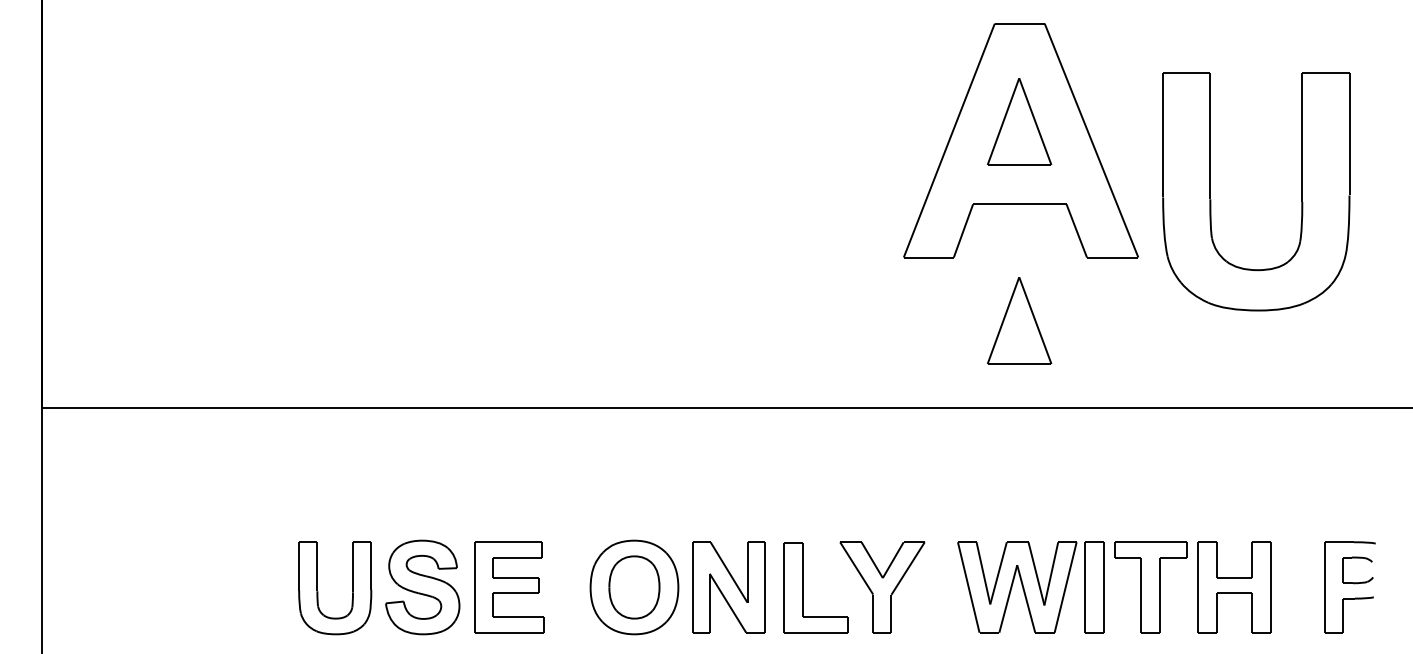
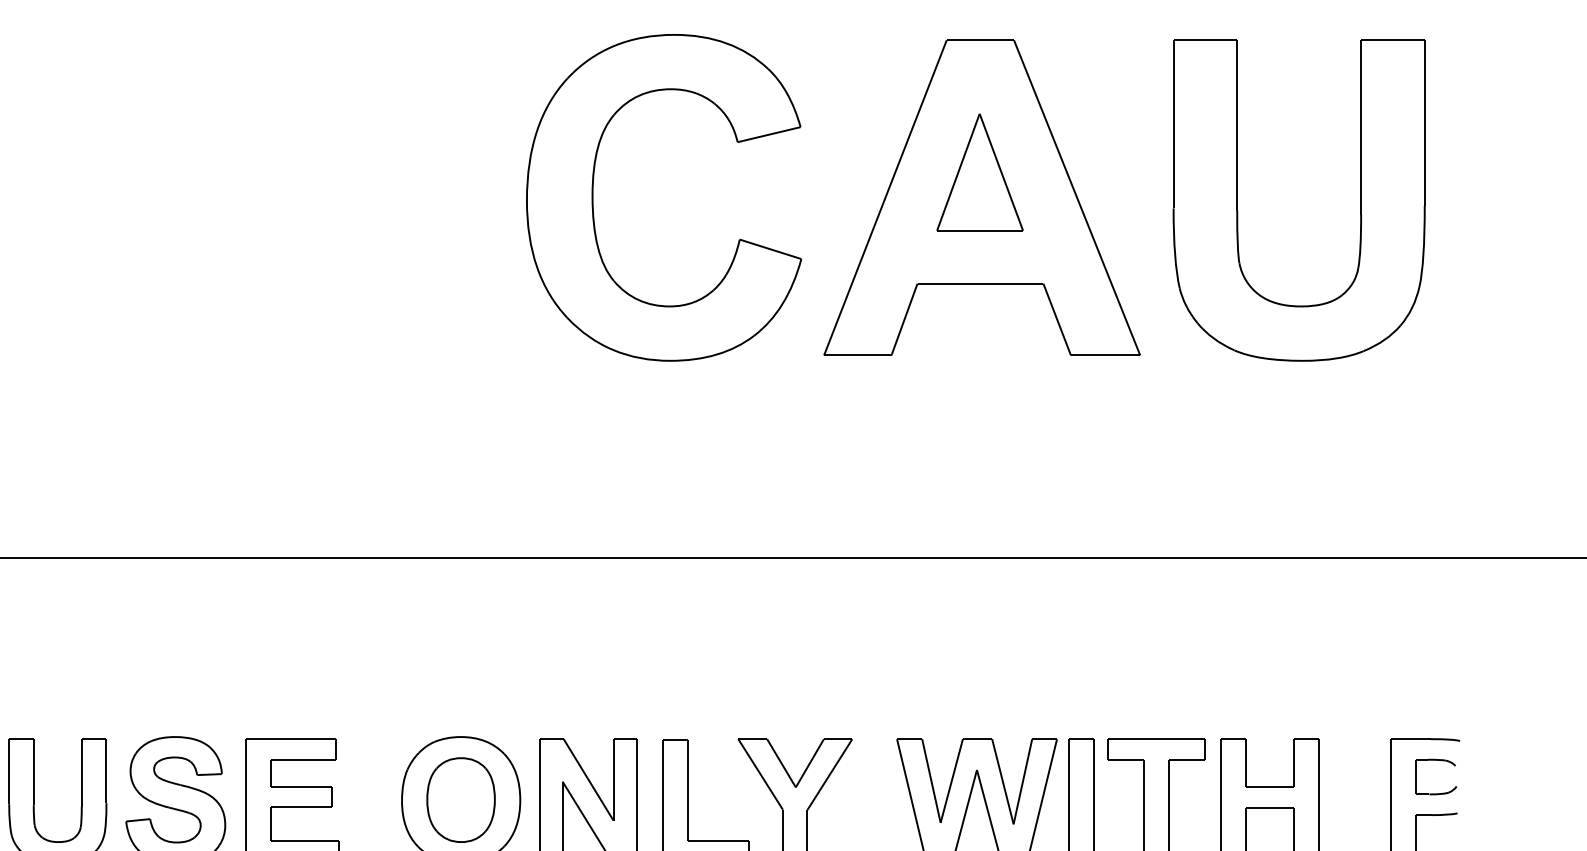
part: (733, 147) -> (594, 207), added
part: (1301, 191) -> (1360, 200), moved
part: (1019, 320) -> (980, 440), removed

